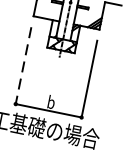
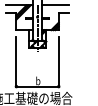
line: (23, 65) -> (16, 61), dashed -> solid

